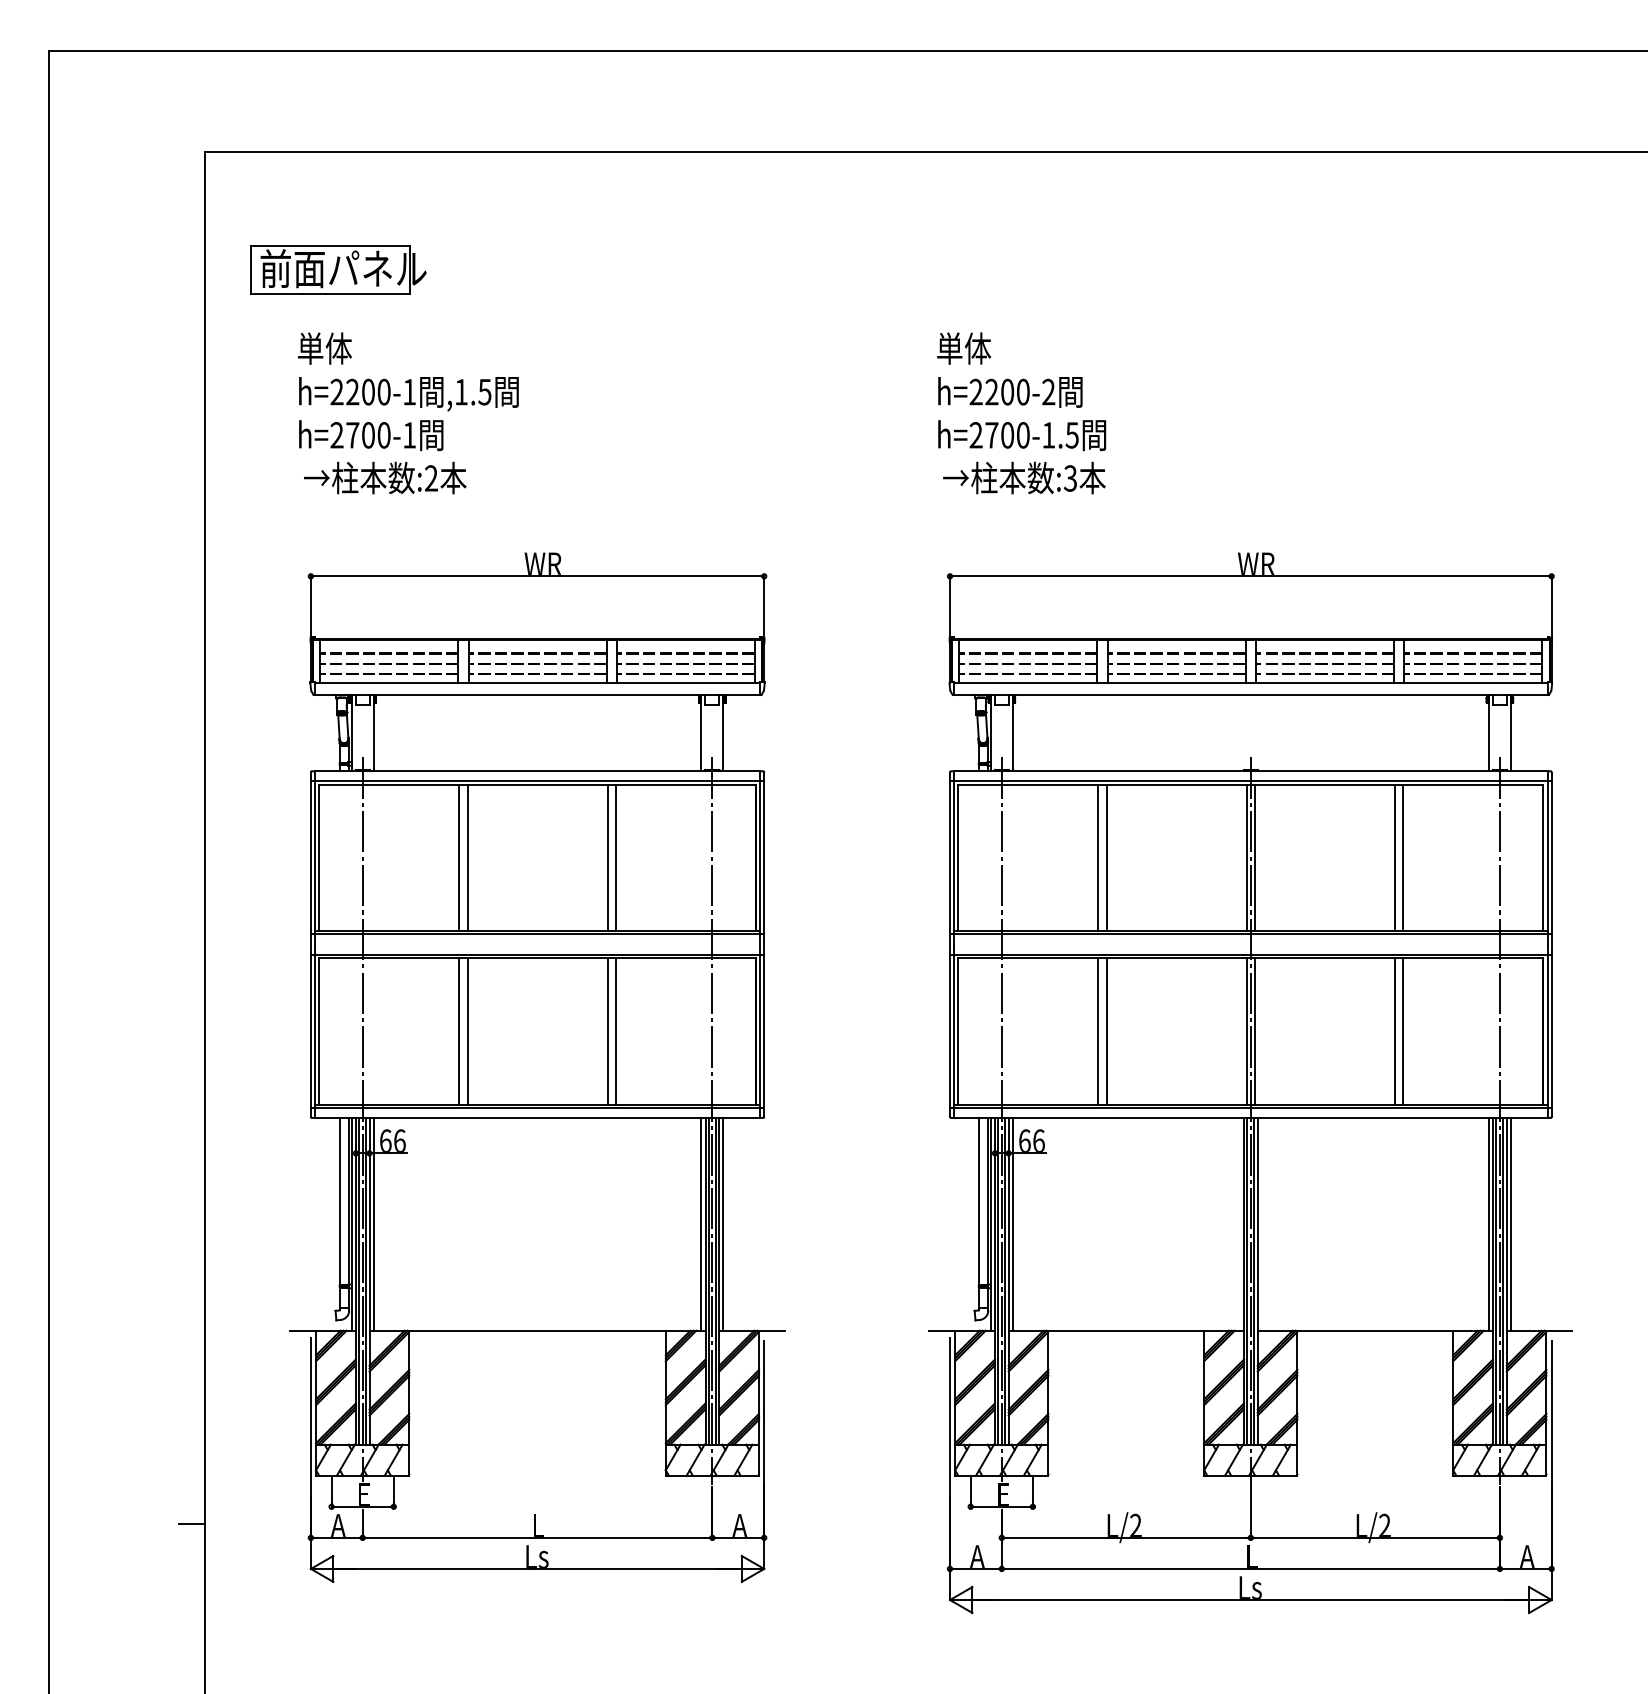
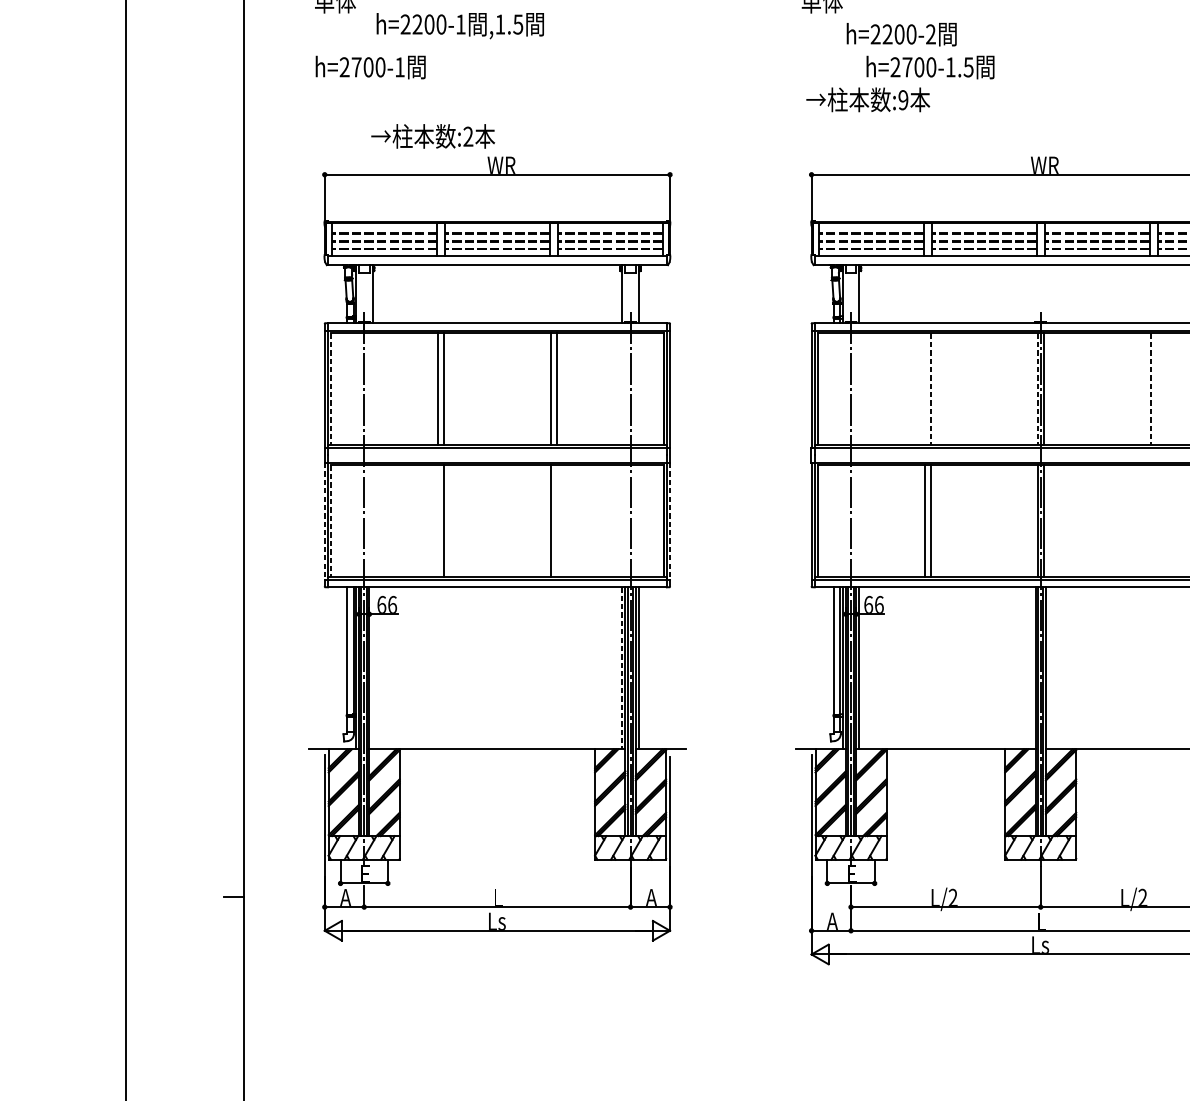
text: (1010, 392) -> (901, 34), moved
text: (408, 394) -> (460, 26), moved
text: (1022, 435) -> (930, 67), moved
text: (385, 477) -> (433, 136), moved
text: (1069, 478) -> (902, 100), :3 -> :9
line: (1098, 857) -> (924, 388), removed
line: (1403, 857) -> (1156, 388), removed
line: (319, 858) -> (331, 389), solid -> dashed
line: (1106, 858) -> (930, 389), solid -> dashed
line: (1246, 858) -> (1037, 389), solid -> dashed
line: (1395, 858) -> (1150, 389), solid -> dashed
line: (459, 1030) -> (437, 520), removed
line: (615, 1030) -> (556, 520), removed
line: (310, 1031) -> (324, 521), solid -> dashed
line: (319, 1031) -> (331, 521), solid -> dashed
line: (764, 1031) -> (670, 521), solid -> dashed
line: (1395, 1031) -> (1150, 521), removed
line: (1403, 1031) -> (1156, 521), removed
line: (373, 1223) -> (372, 667), removed
line: (701, 1224) -> (622, 668), solid -> dashed

